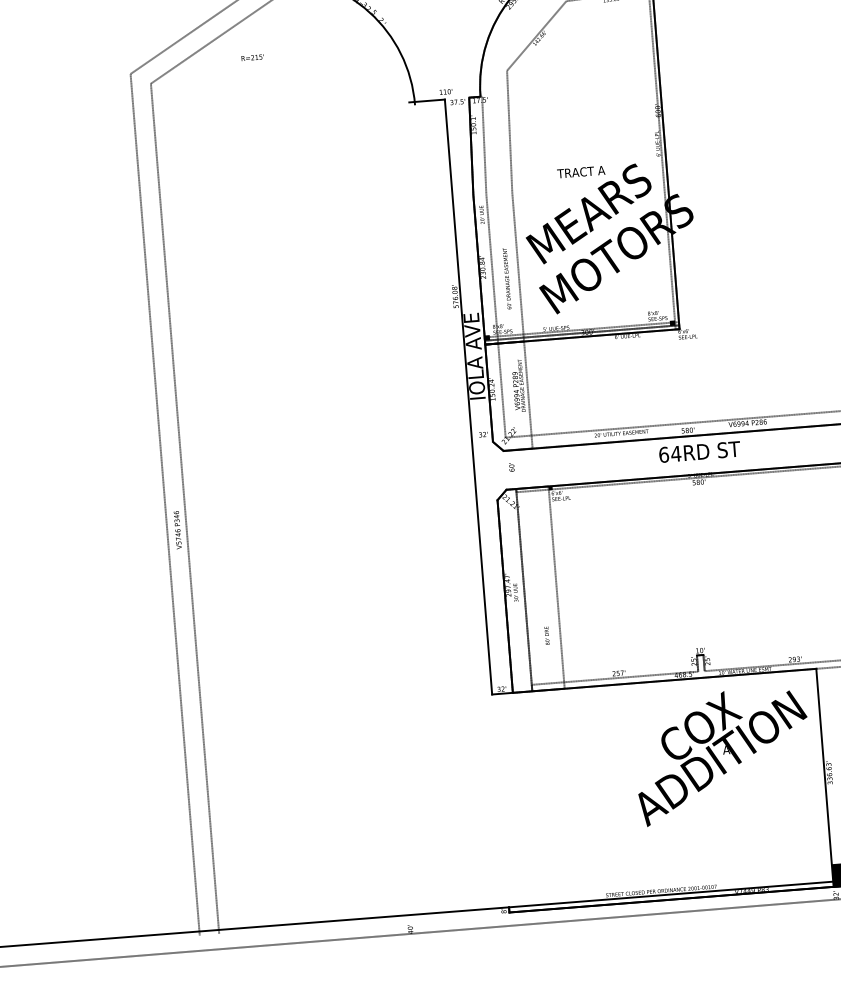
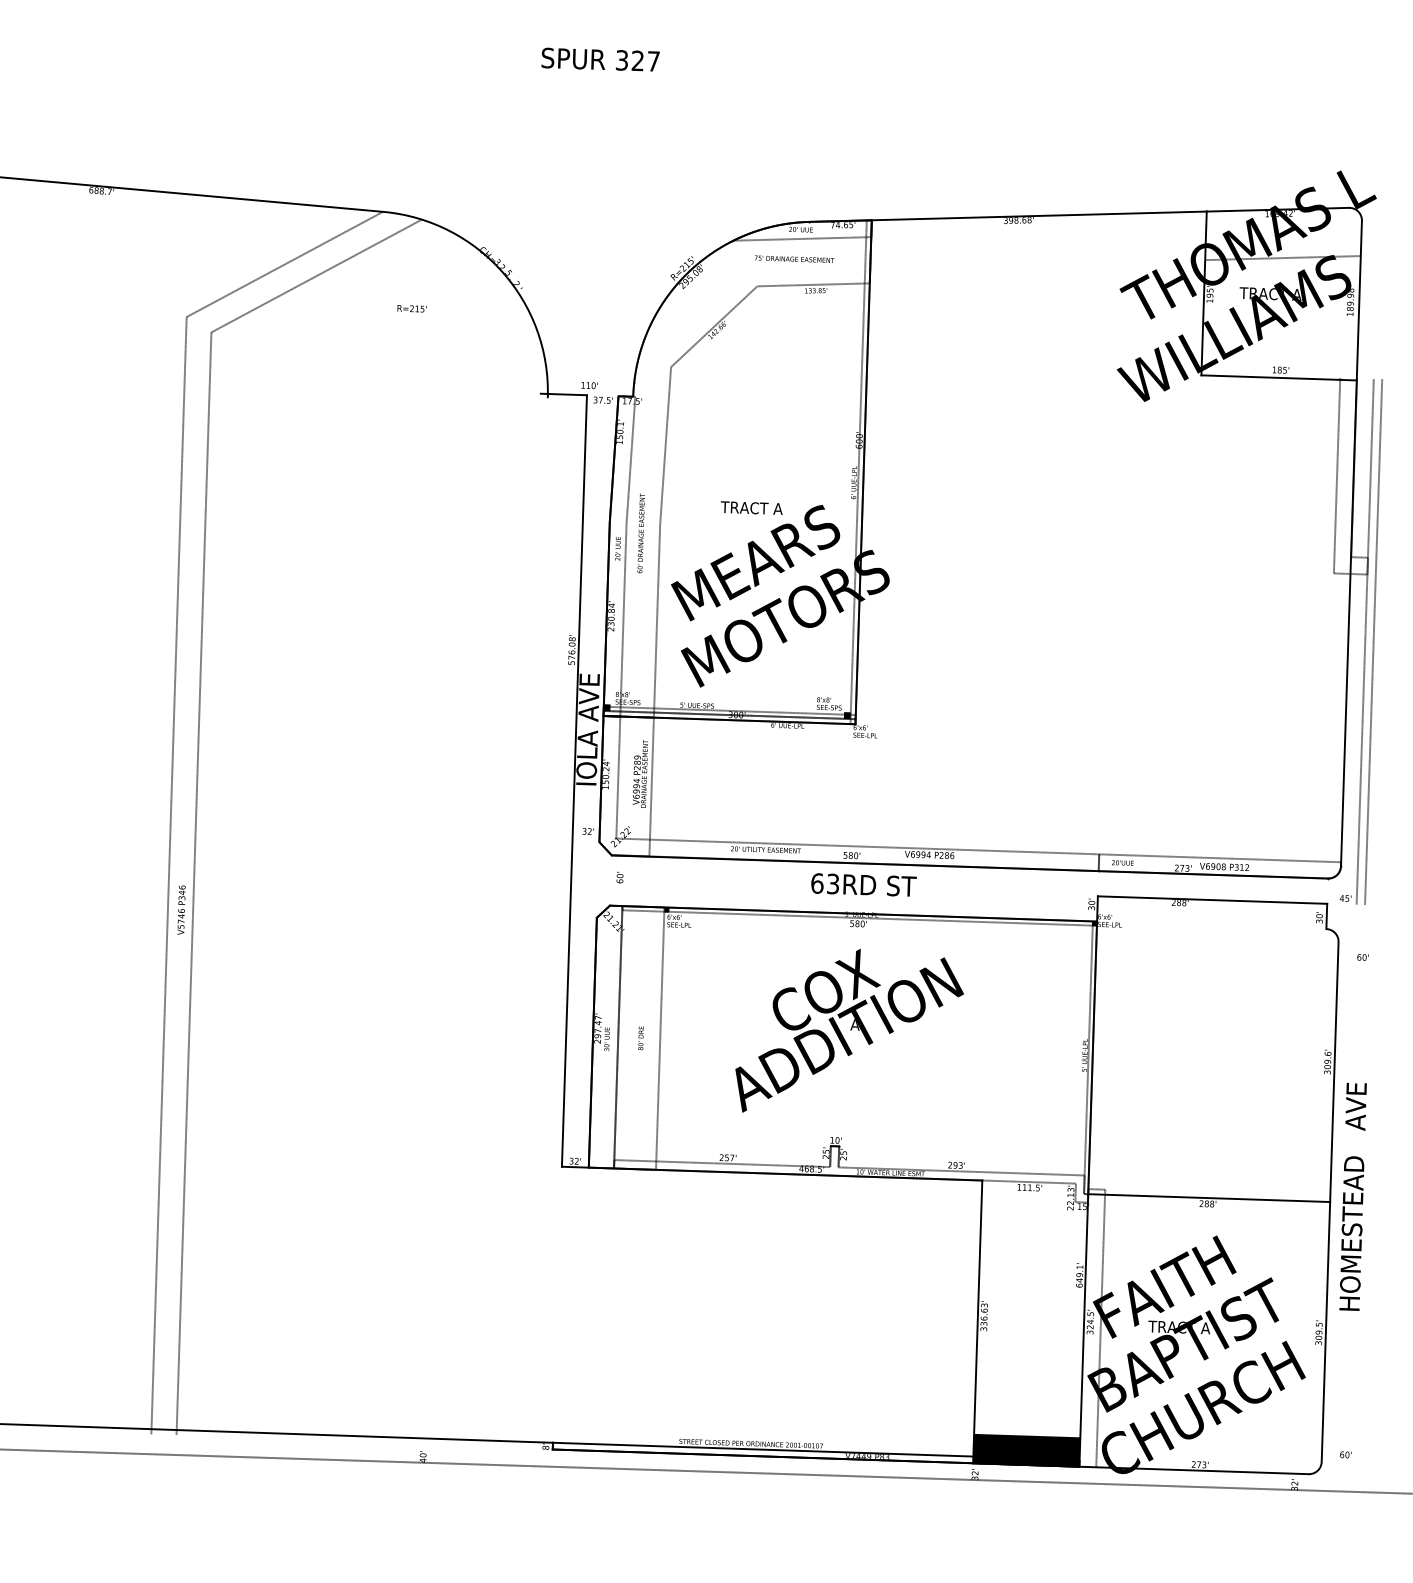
text: (252, 57) -> (411, 308), moved
text: (506, 278) -> (640, 533), moved
text: (675, 453) -> (832, 883), 64RD -> 63RD
text: (546, 636) -> (640, 1038), moved
text: (722, 754) -> (849, 1030), moved

